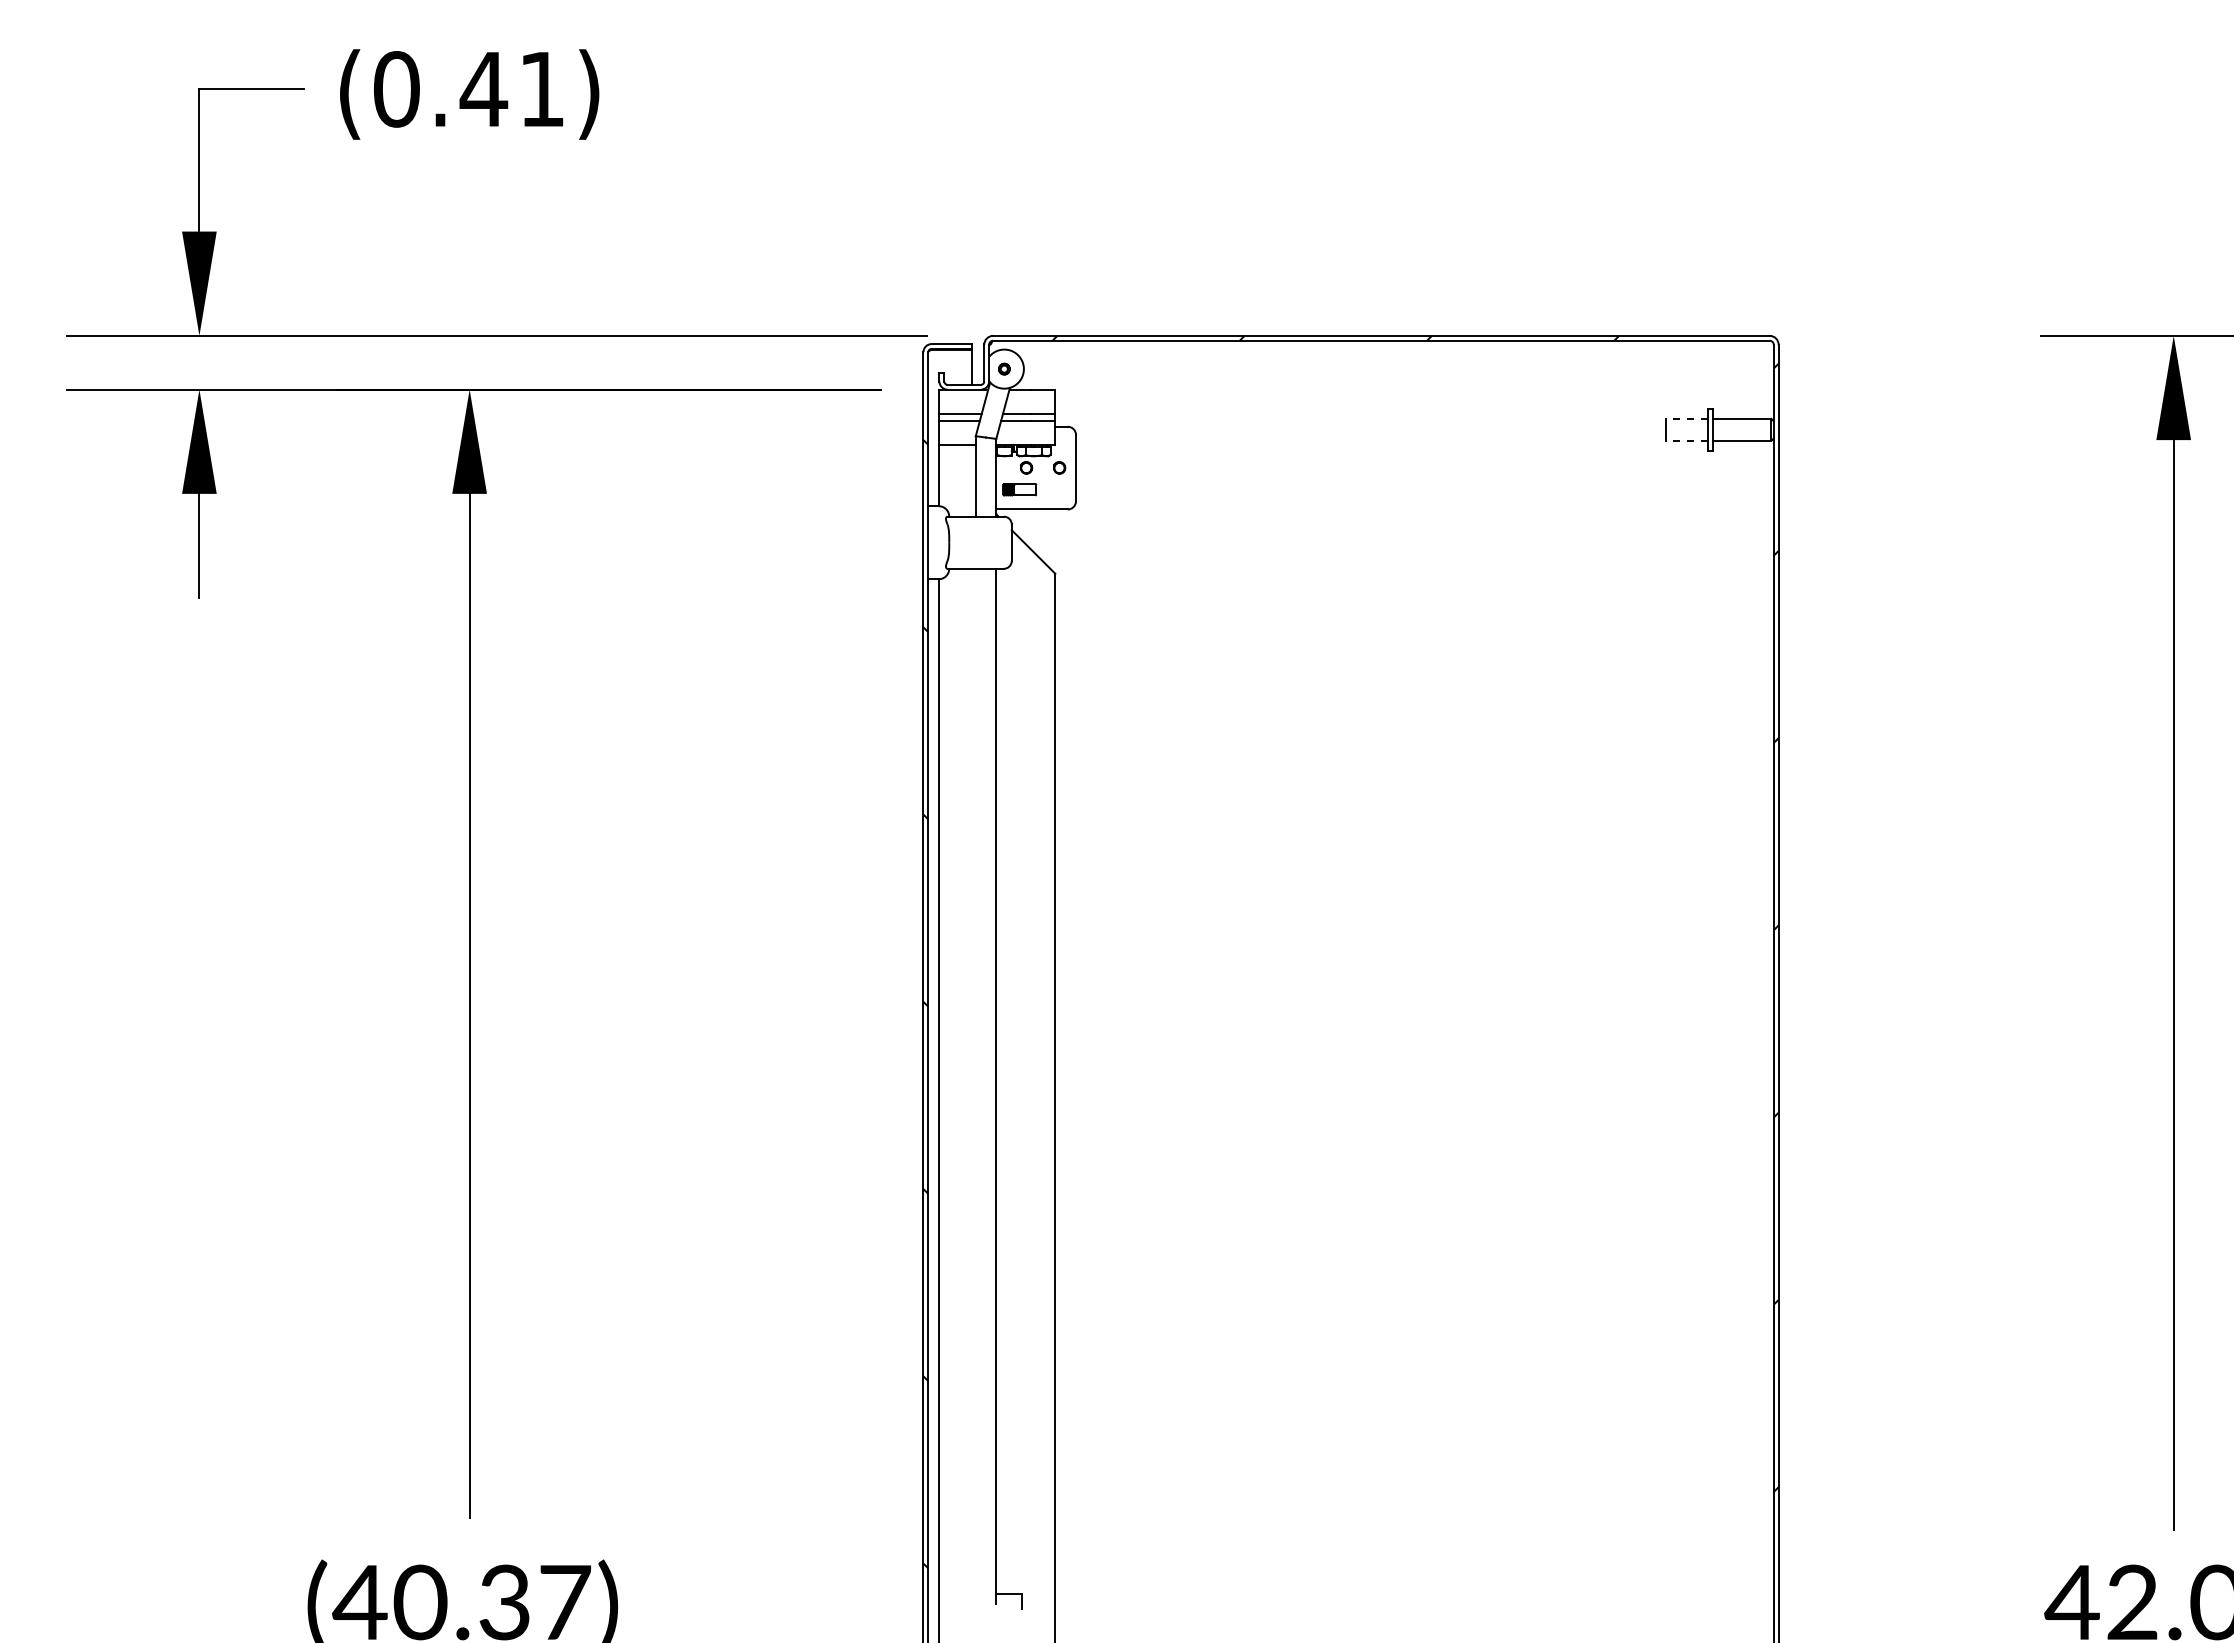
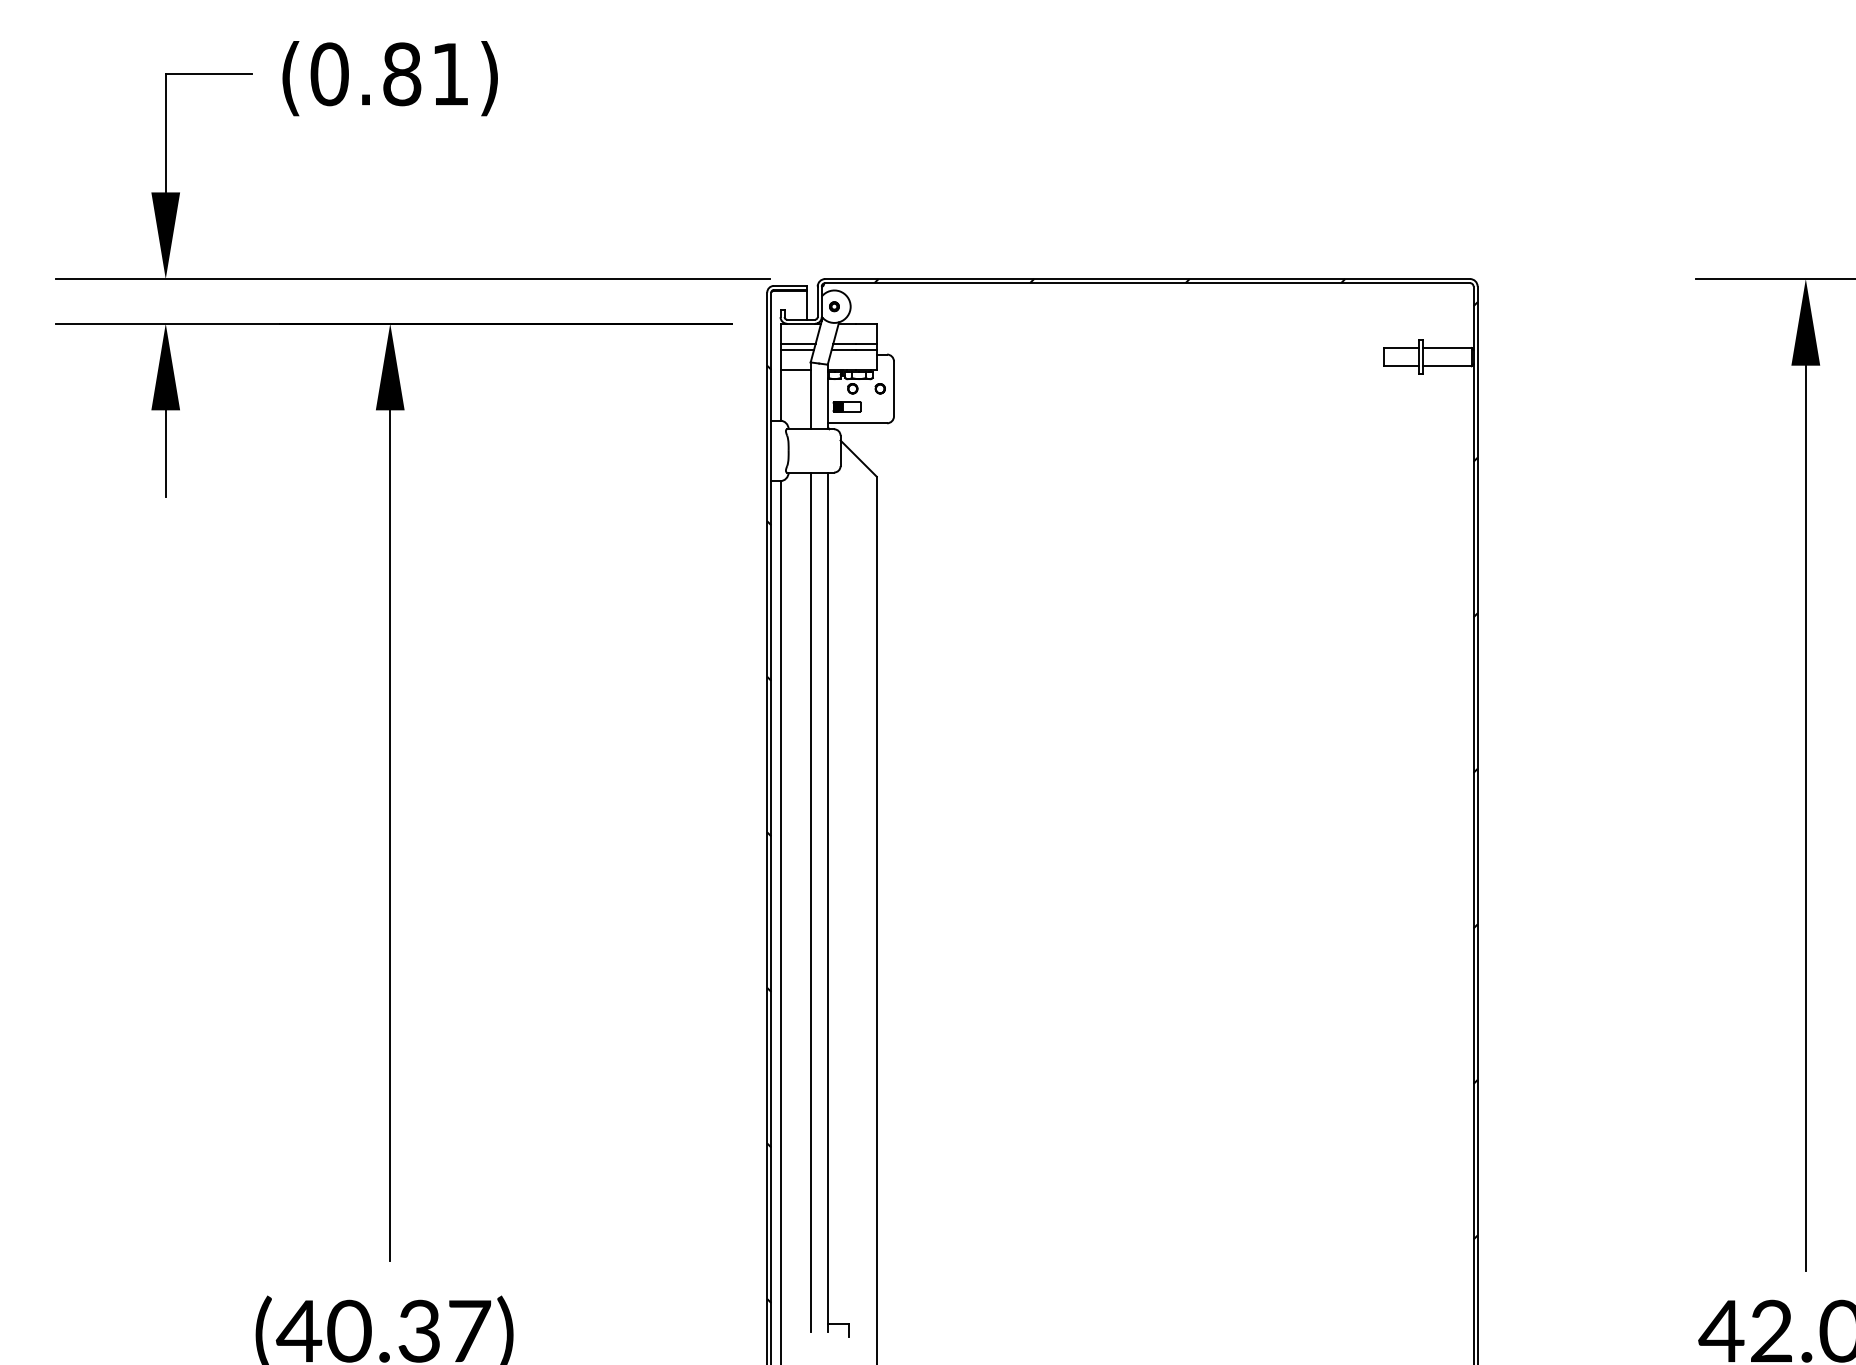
text: (483, 89) -> (401, 74), (0.41) -> (0.81)
line: (1686, 418) -> (1401, 347), dashed -> solid
line: (1686, 440) -> (1401, 366), dashed -> solid
line: (975, 1085) -> (810, 901), added

